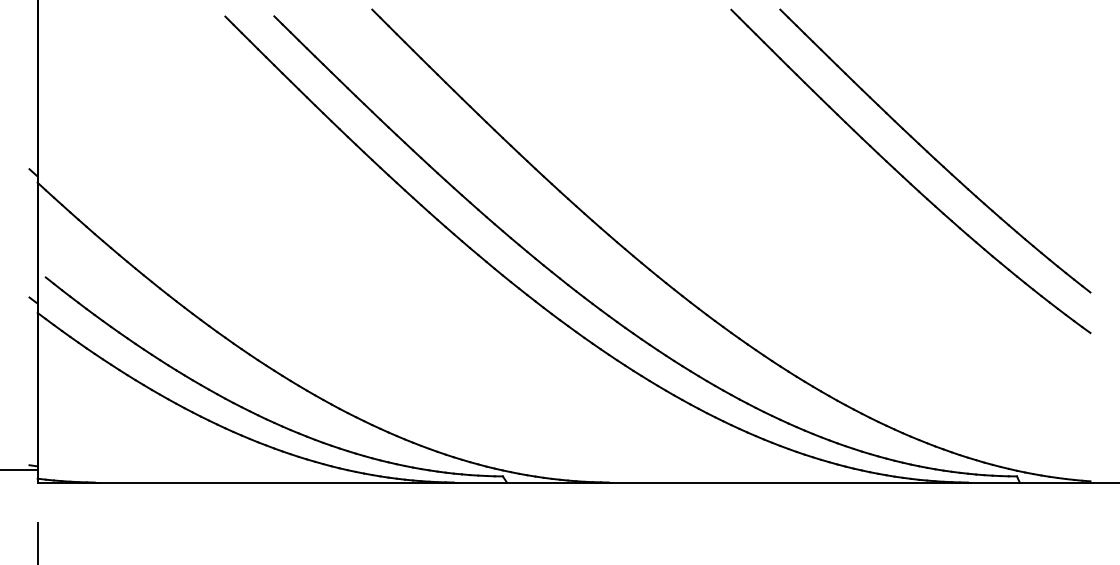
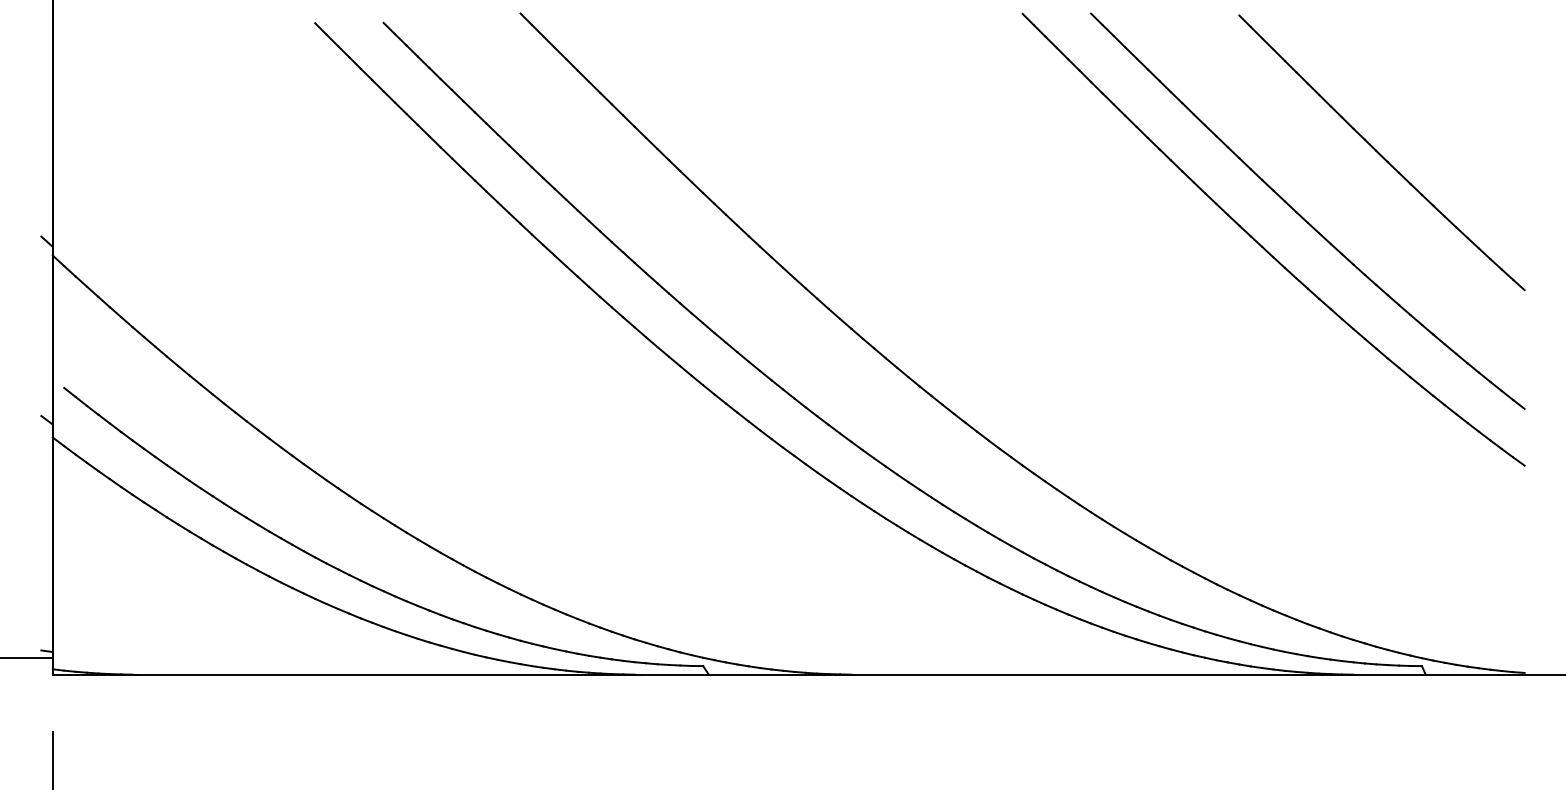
part: (988, 109) -> (1382, 153), added

